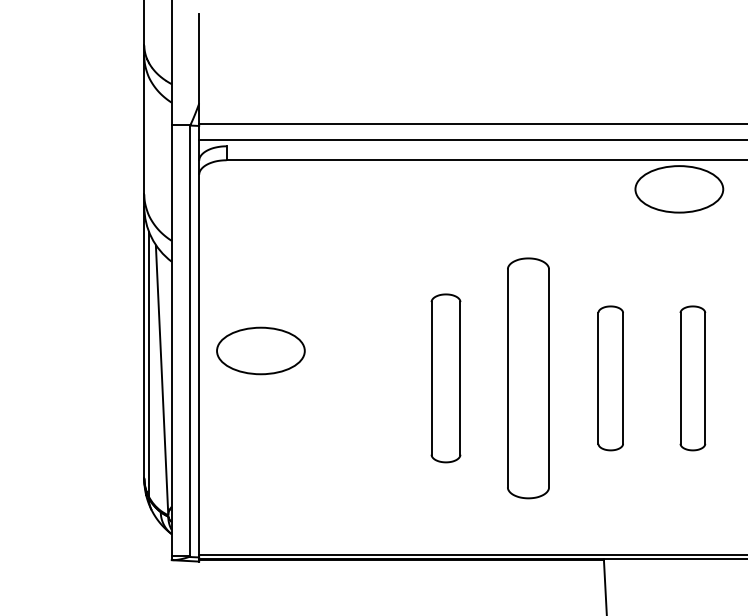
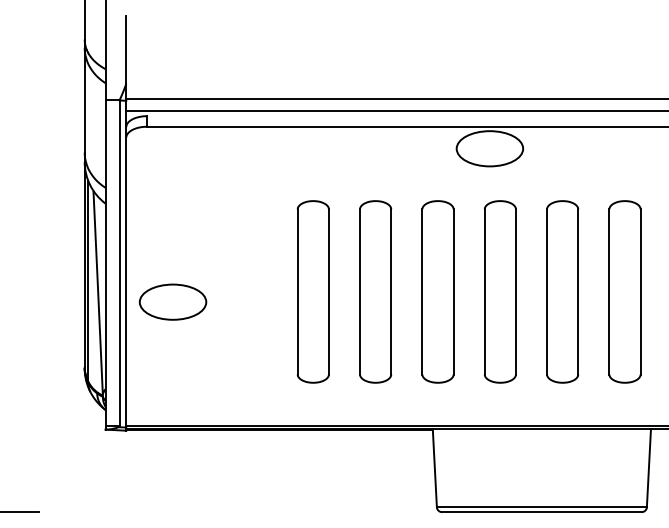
part: (260, 350) -> (172, 301), moved
part: (445, 377) -> (312, 291), size x1.43
part: (610, 377) -> (437, 291), size x1.67
part: (691, 377) -> (499, 291), size x1.67

